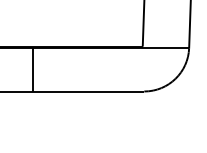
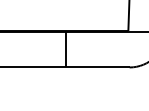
line: (32, 68) -> (65, 48), moved

